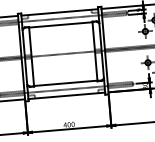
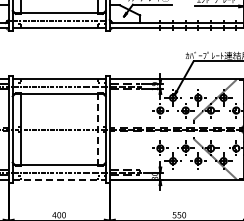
line: (94, 51) -> (97, 129), solid -> dashed
line: (67, 96) -> (59, 180), solid -> dashed

